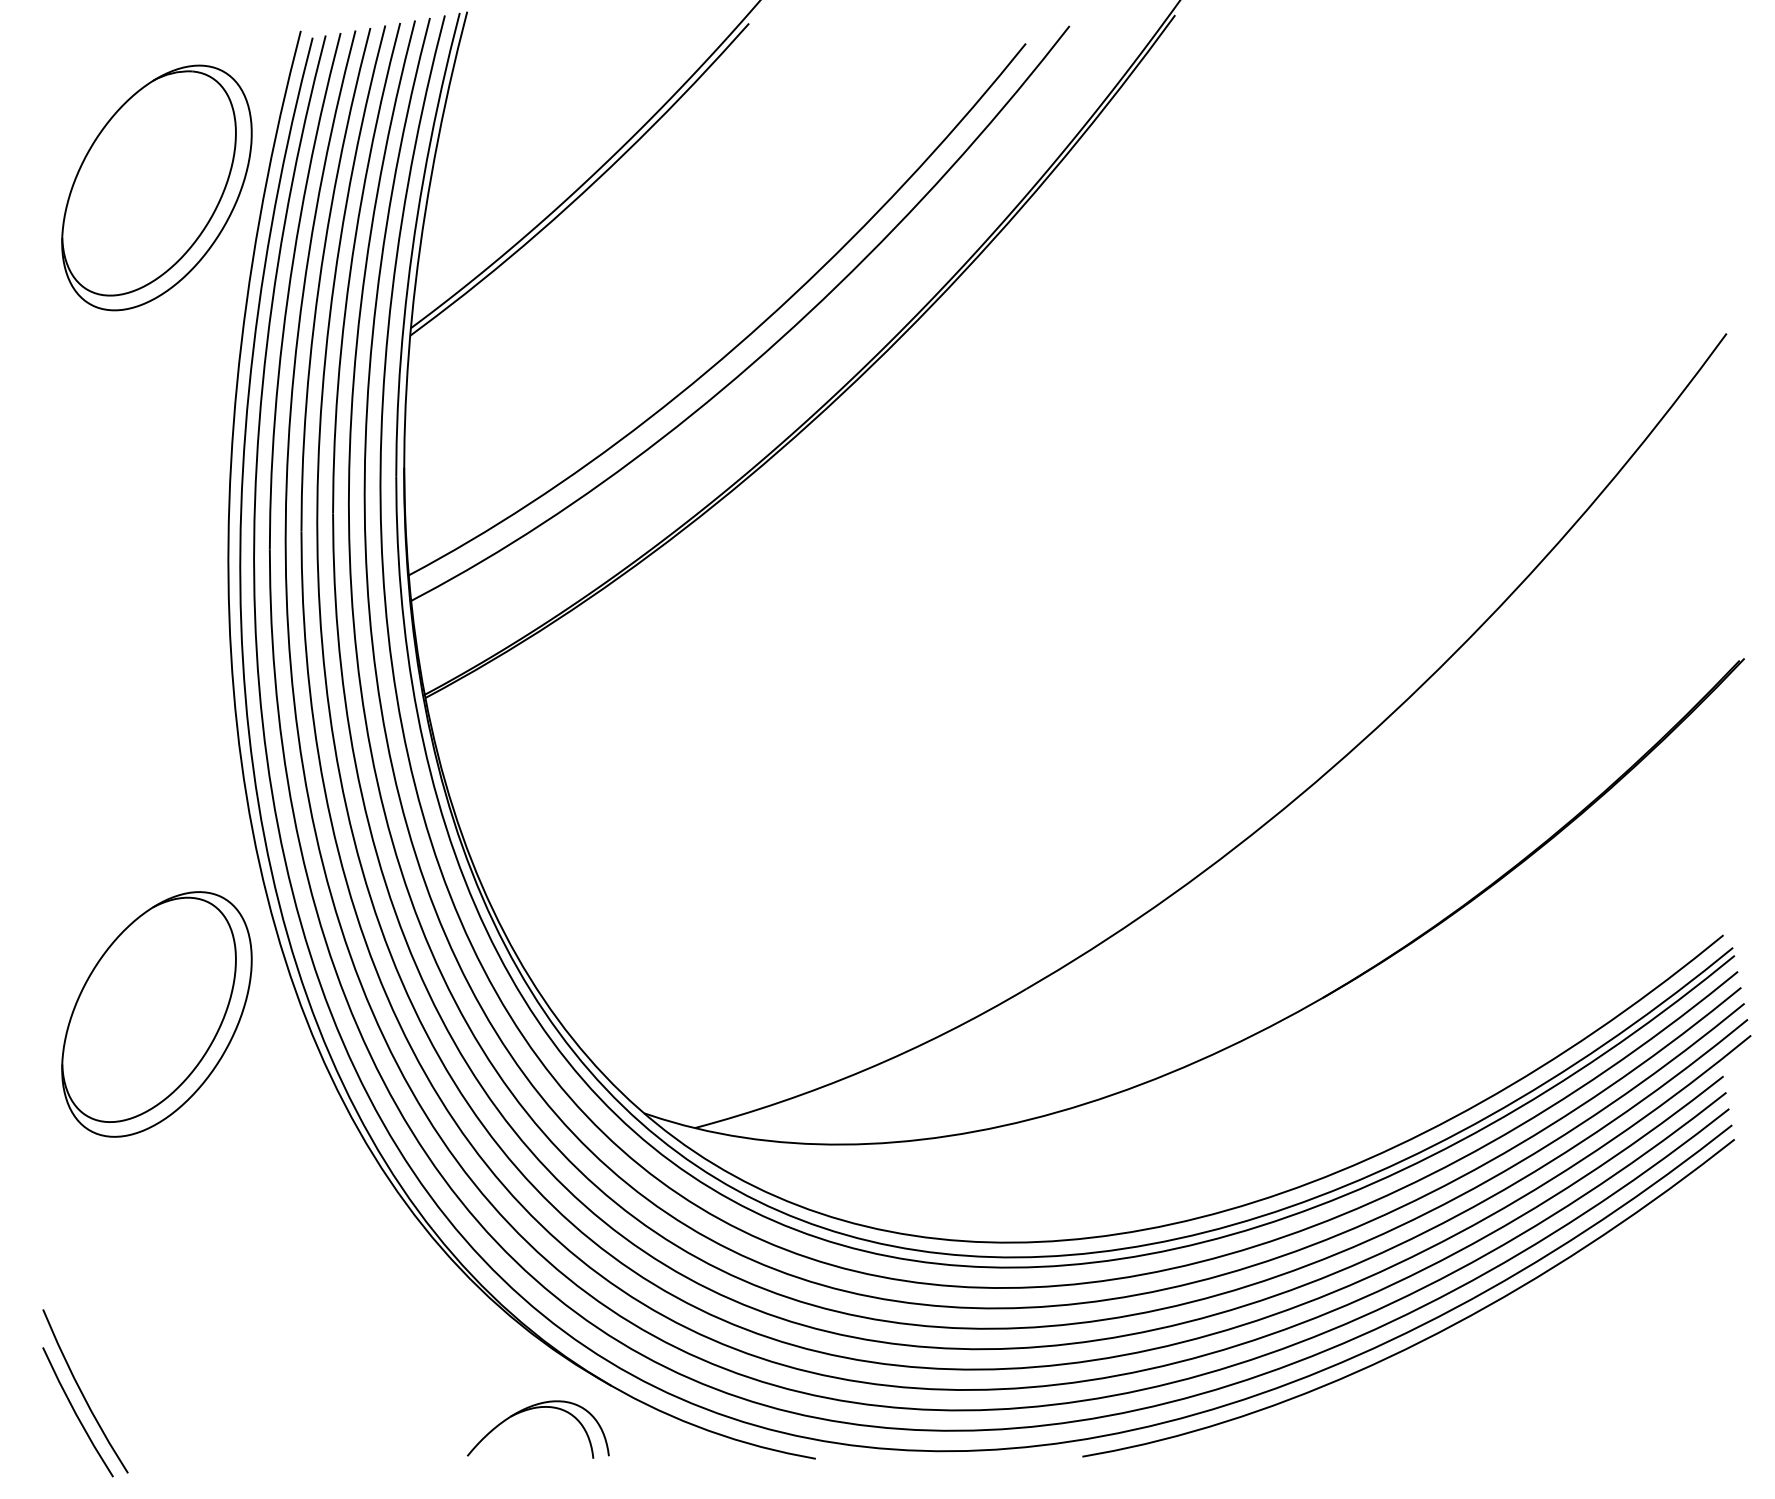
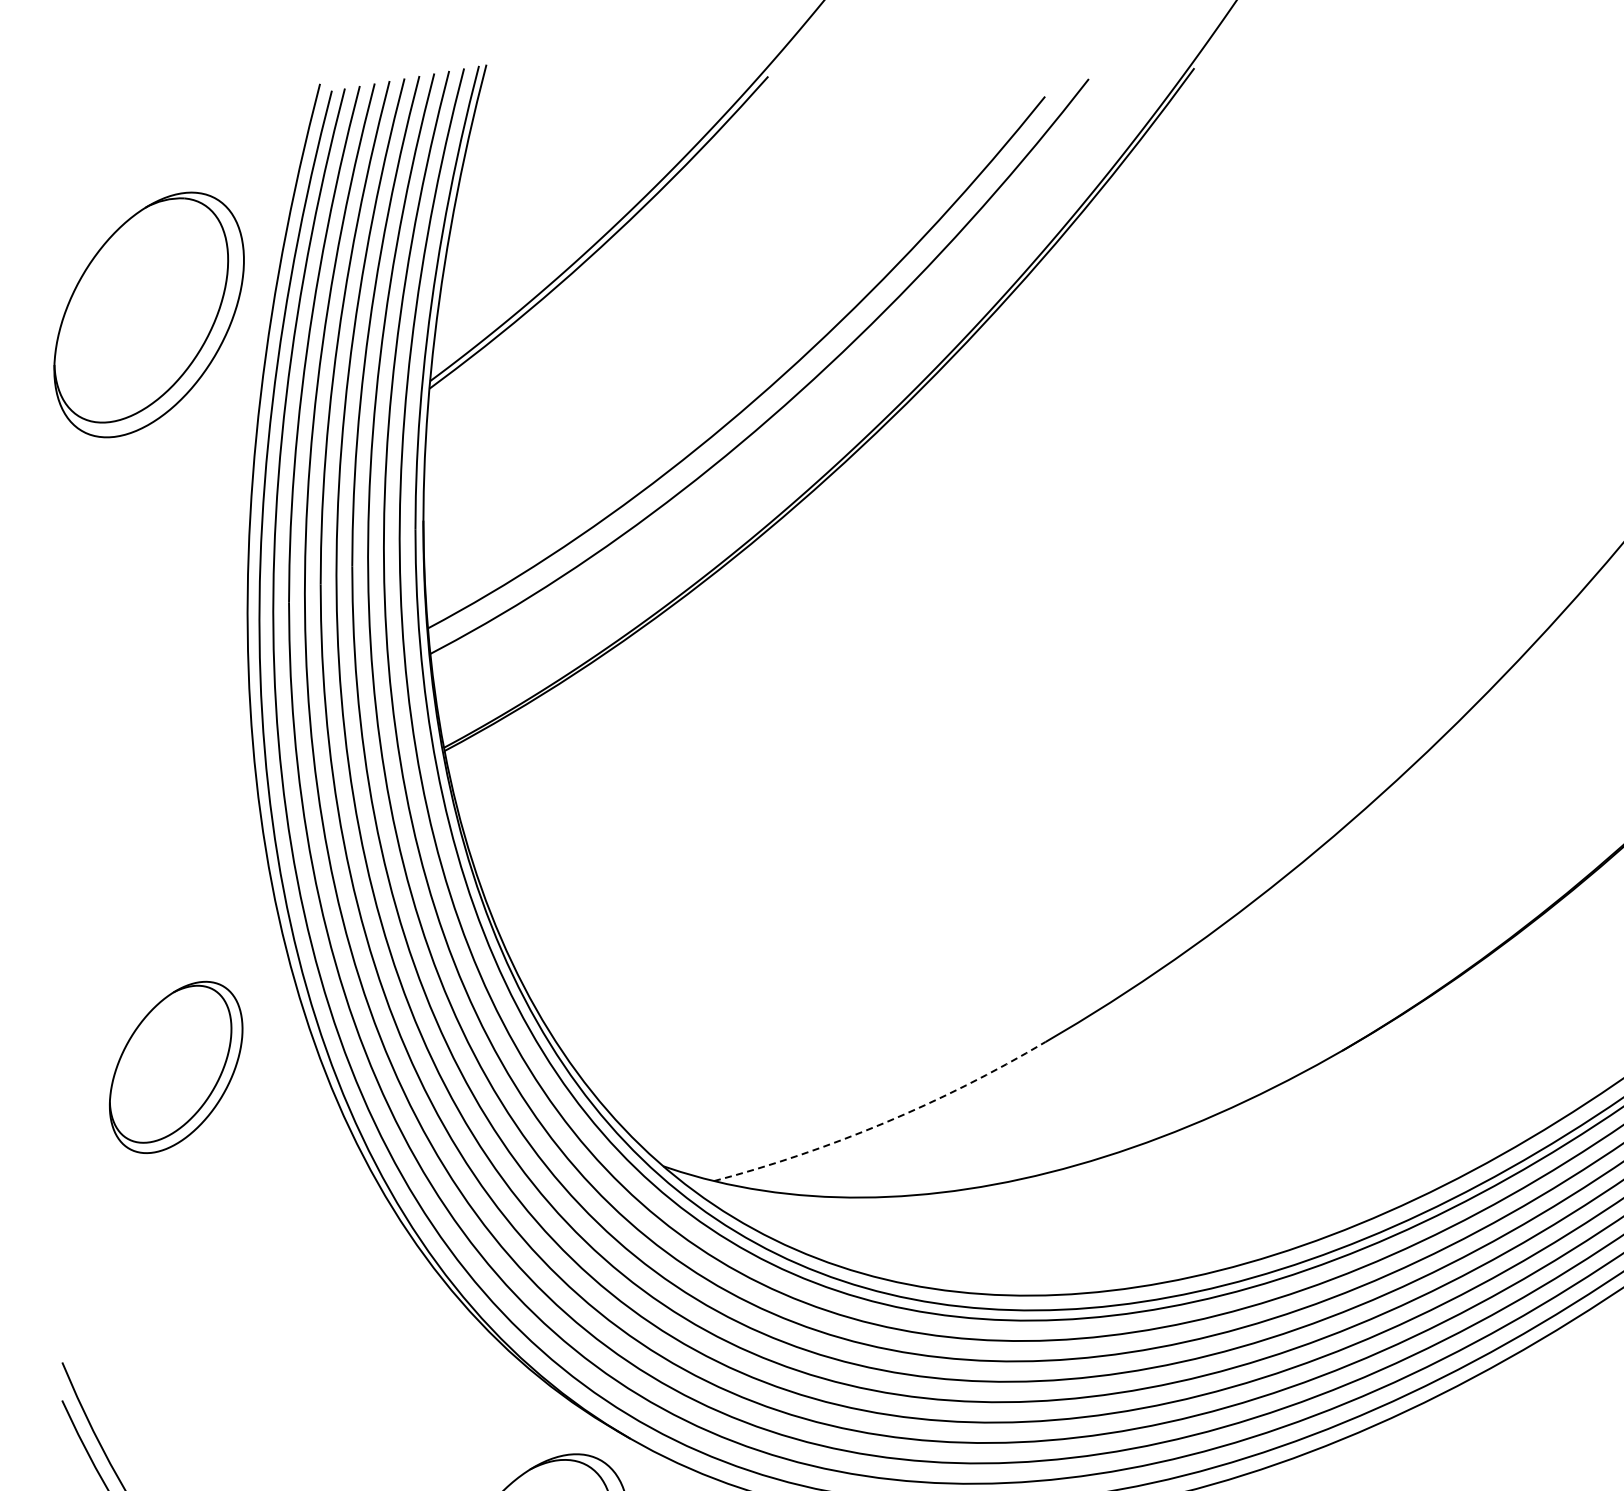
part: (156, 187) -> (148, 314), moved
part: (156, 1014) -> (175, 1067), size x0.7
arc: (865, 1069) -> (884, 1122), solid -> dashed

